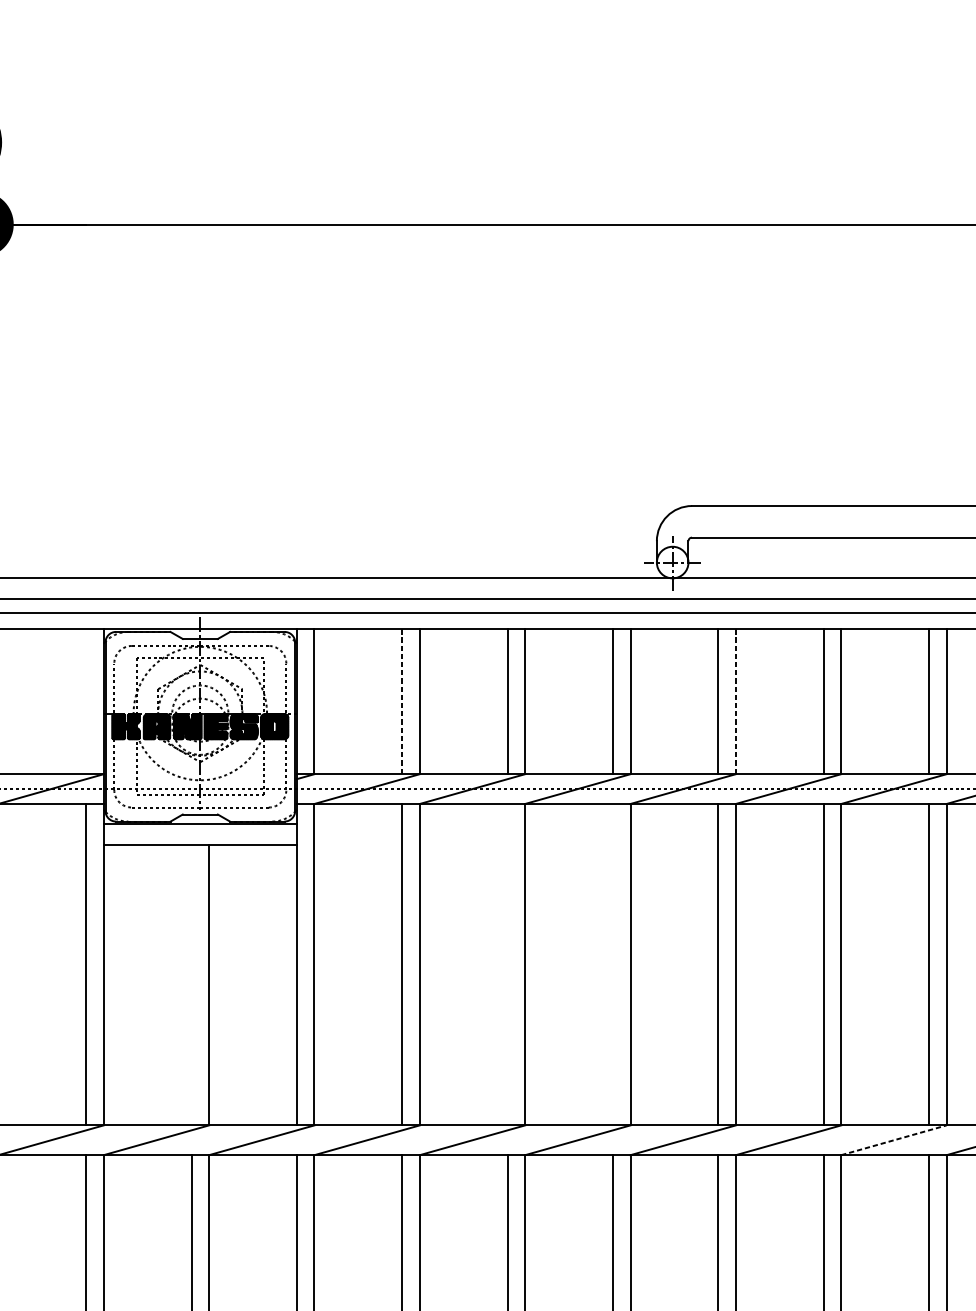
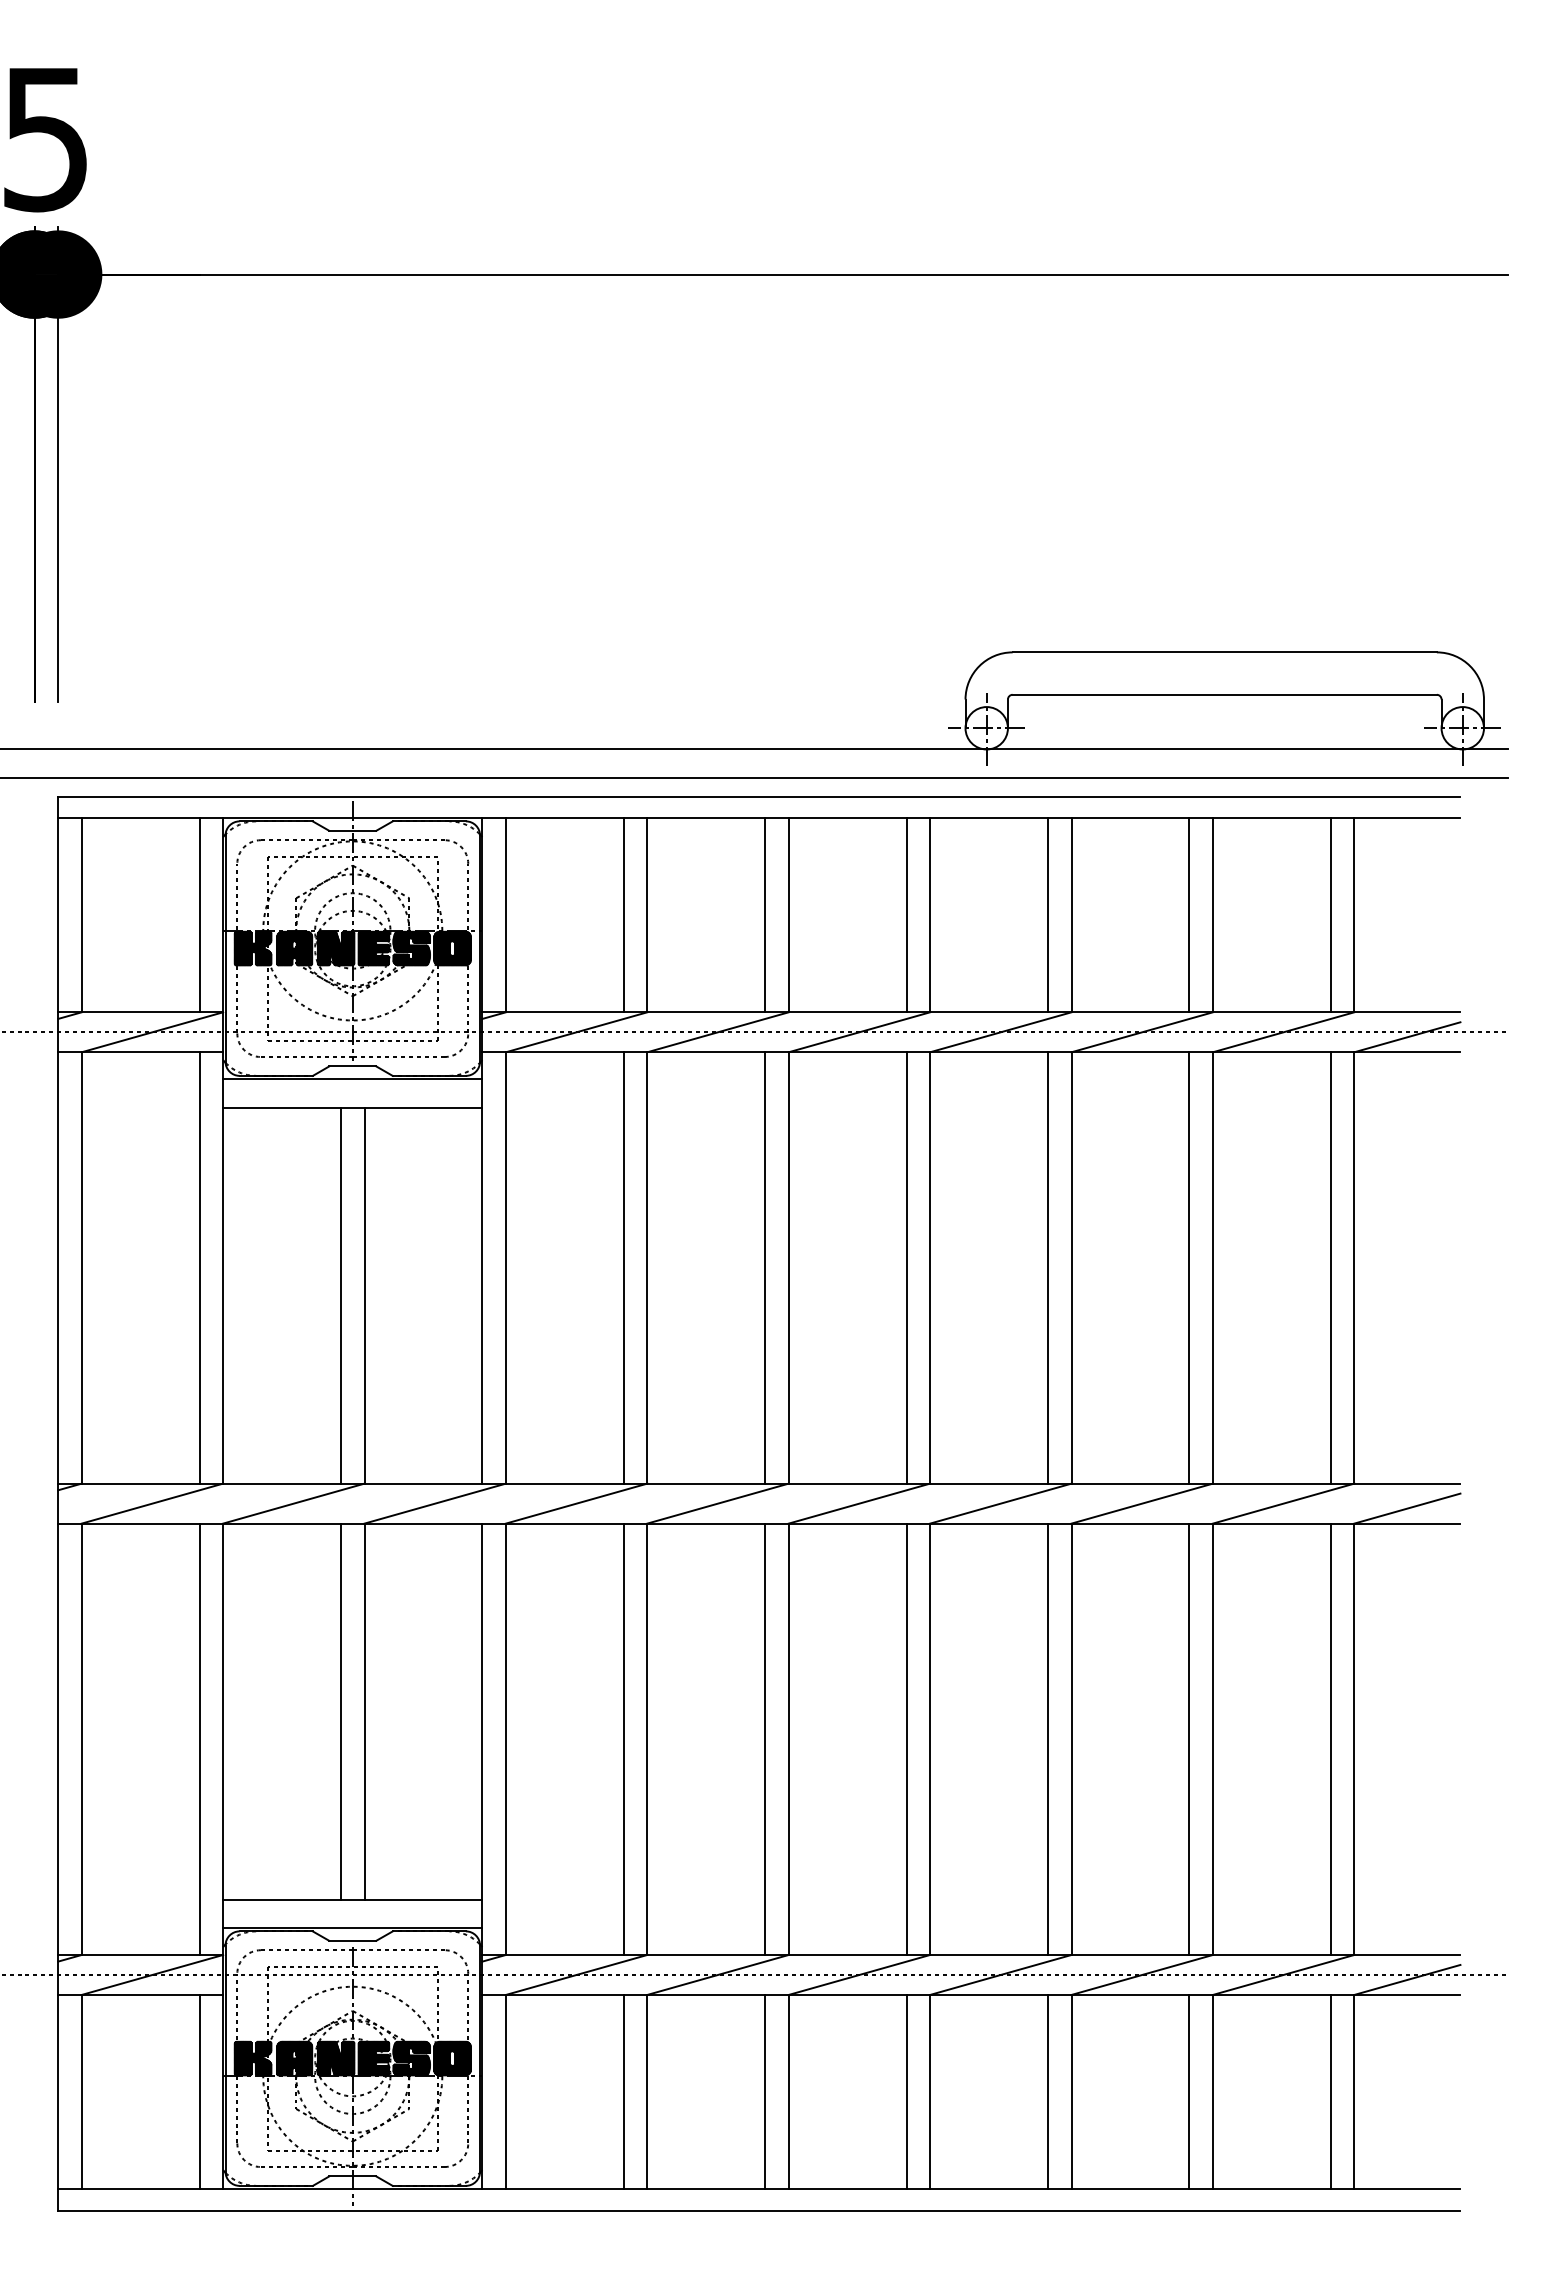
line: (86, 701) -> (199, 914), added
line: (402, 702) -> (623, 915), dashed -> solid
line: (735, 702) -> (1071, 915), dashed -> solid
line: (507, 964) -> (765, 1267), added
line: (612, 964) -> (906, 1267), added
line: (191, 985) -> (341, 1295), added
line: (894, 1140) -> (1284, 1503), dashed -> solid

